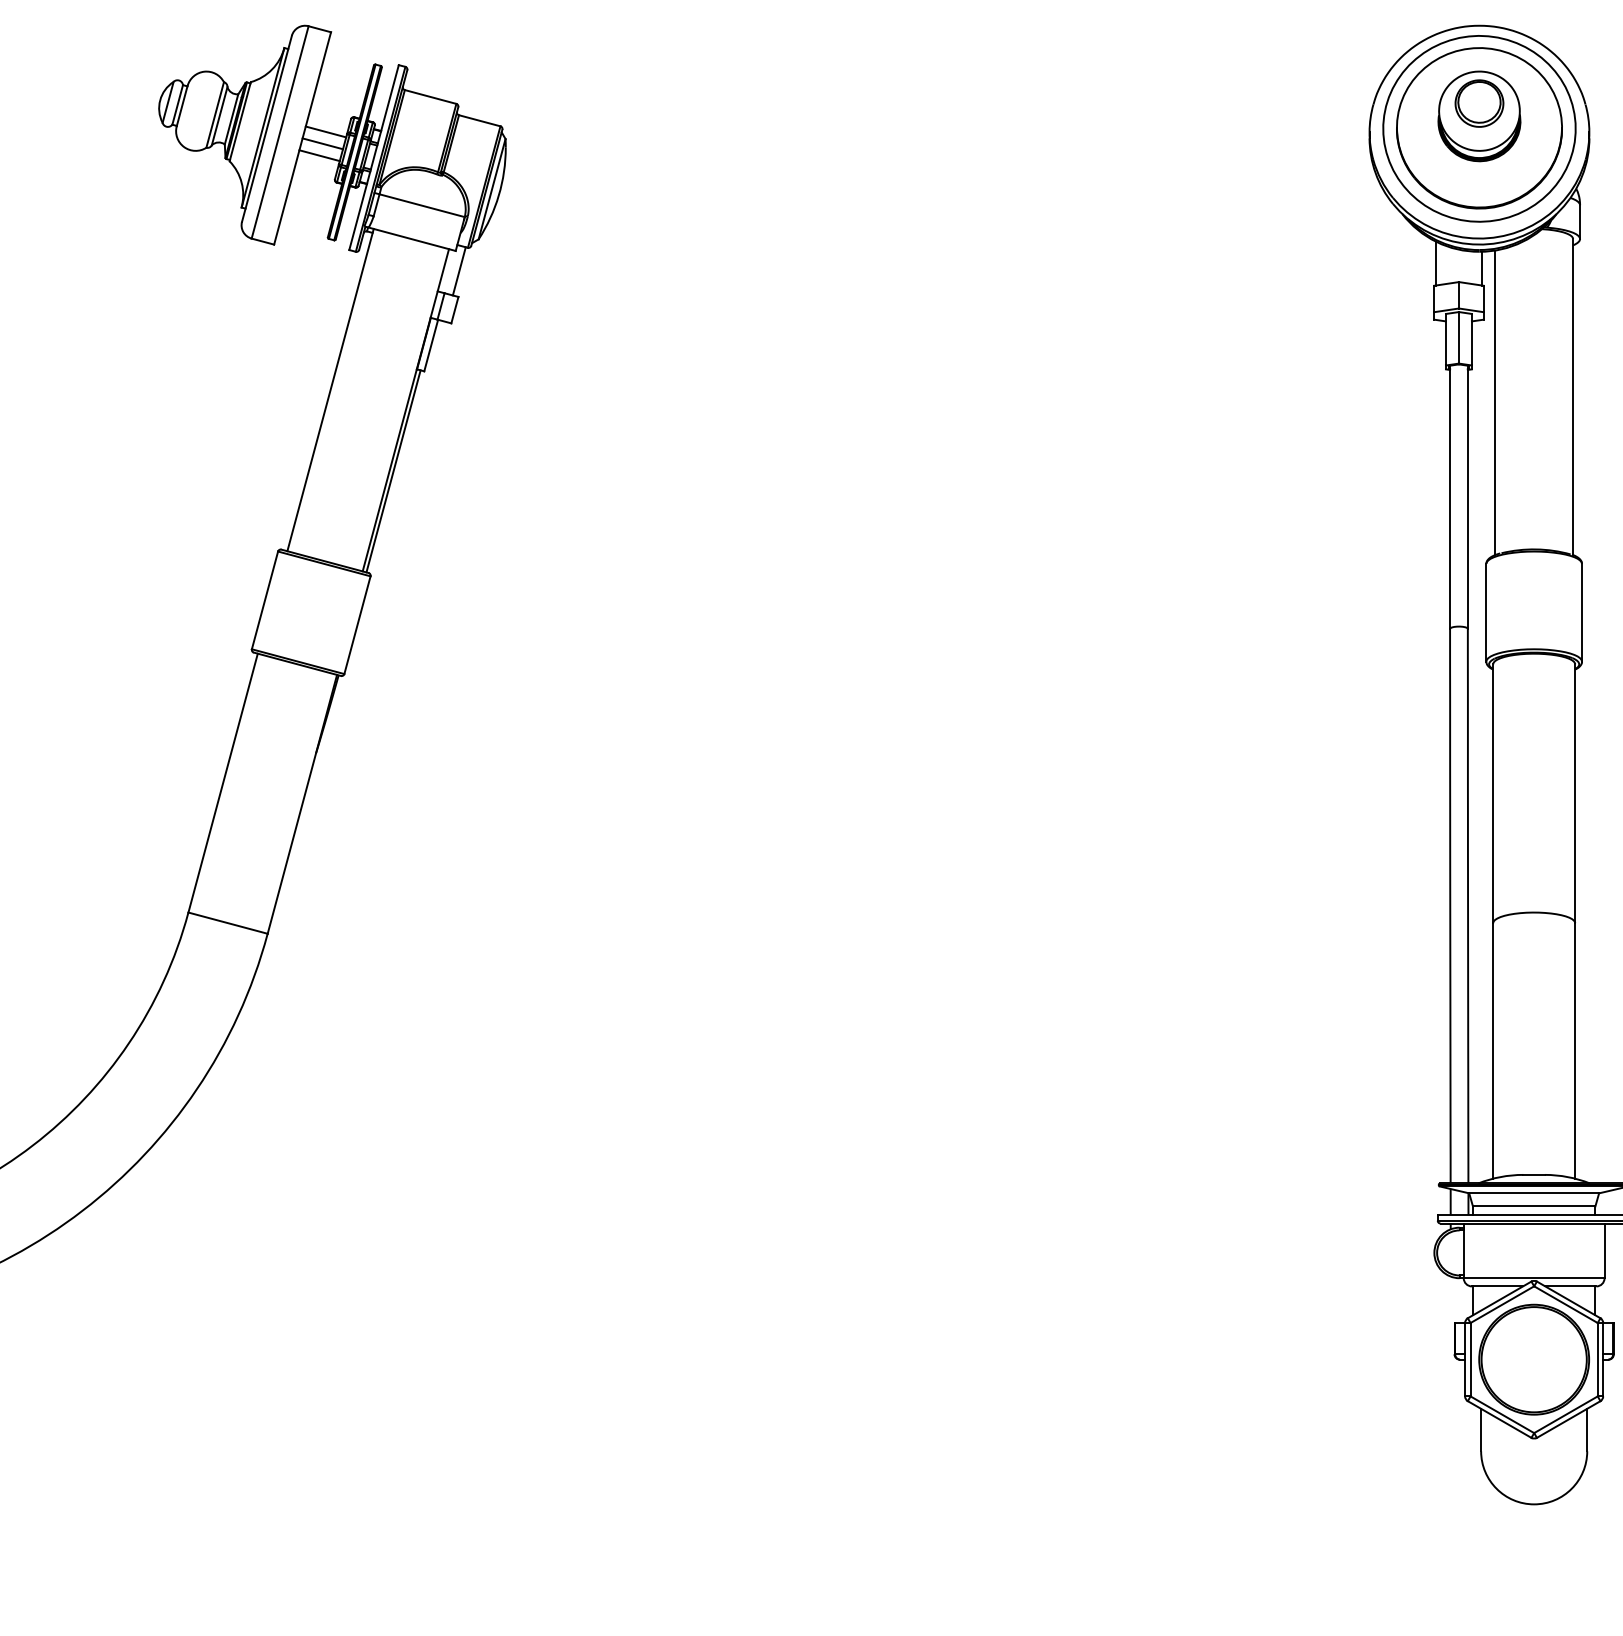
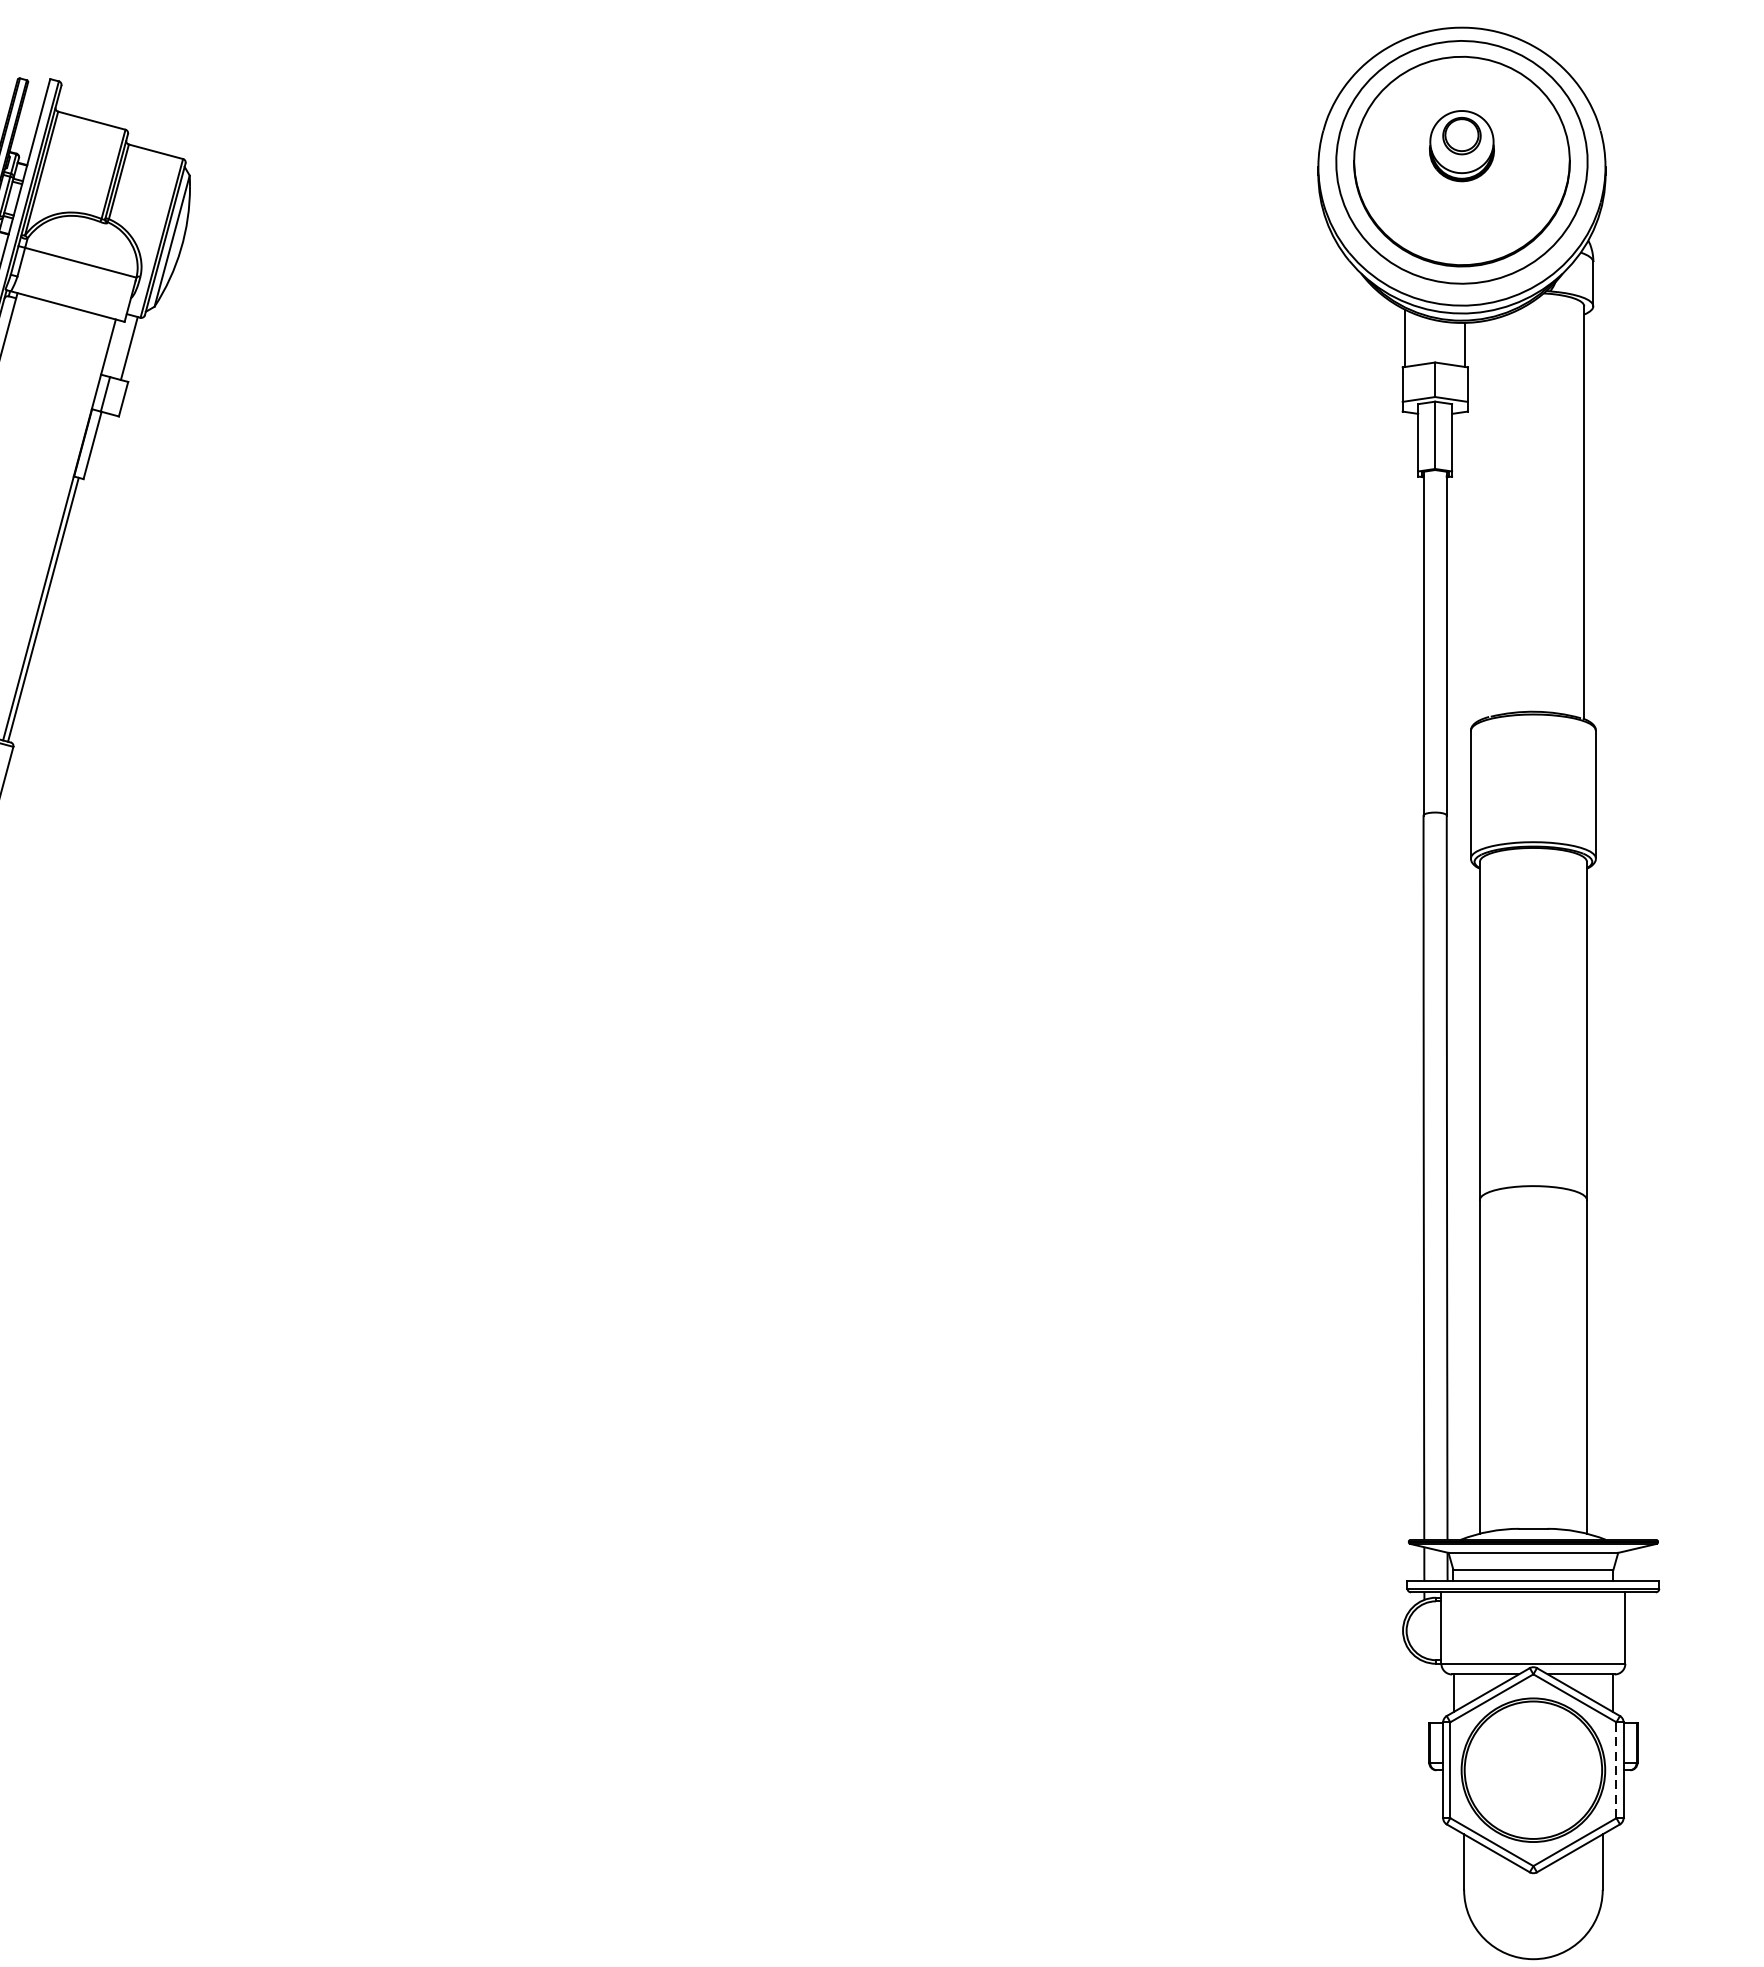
part: (1479, 116) -> (1461, 146), size x0.6
line: (1495, 402) -> (1482, 519), removed
line: (1597, 1359) -> (1616, 1769), solid -> dashed

